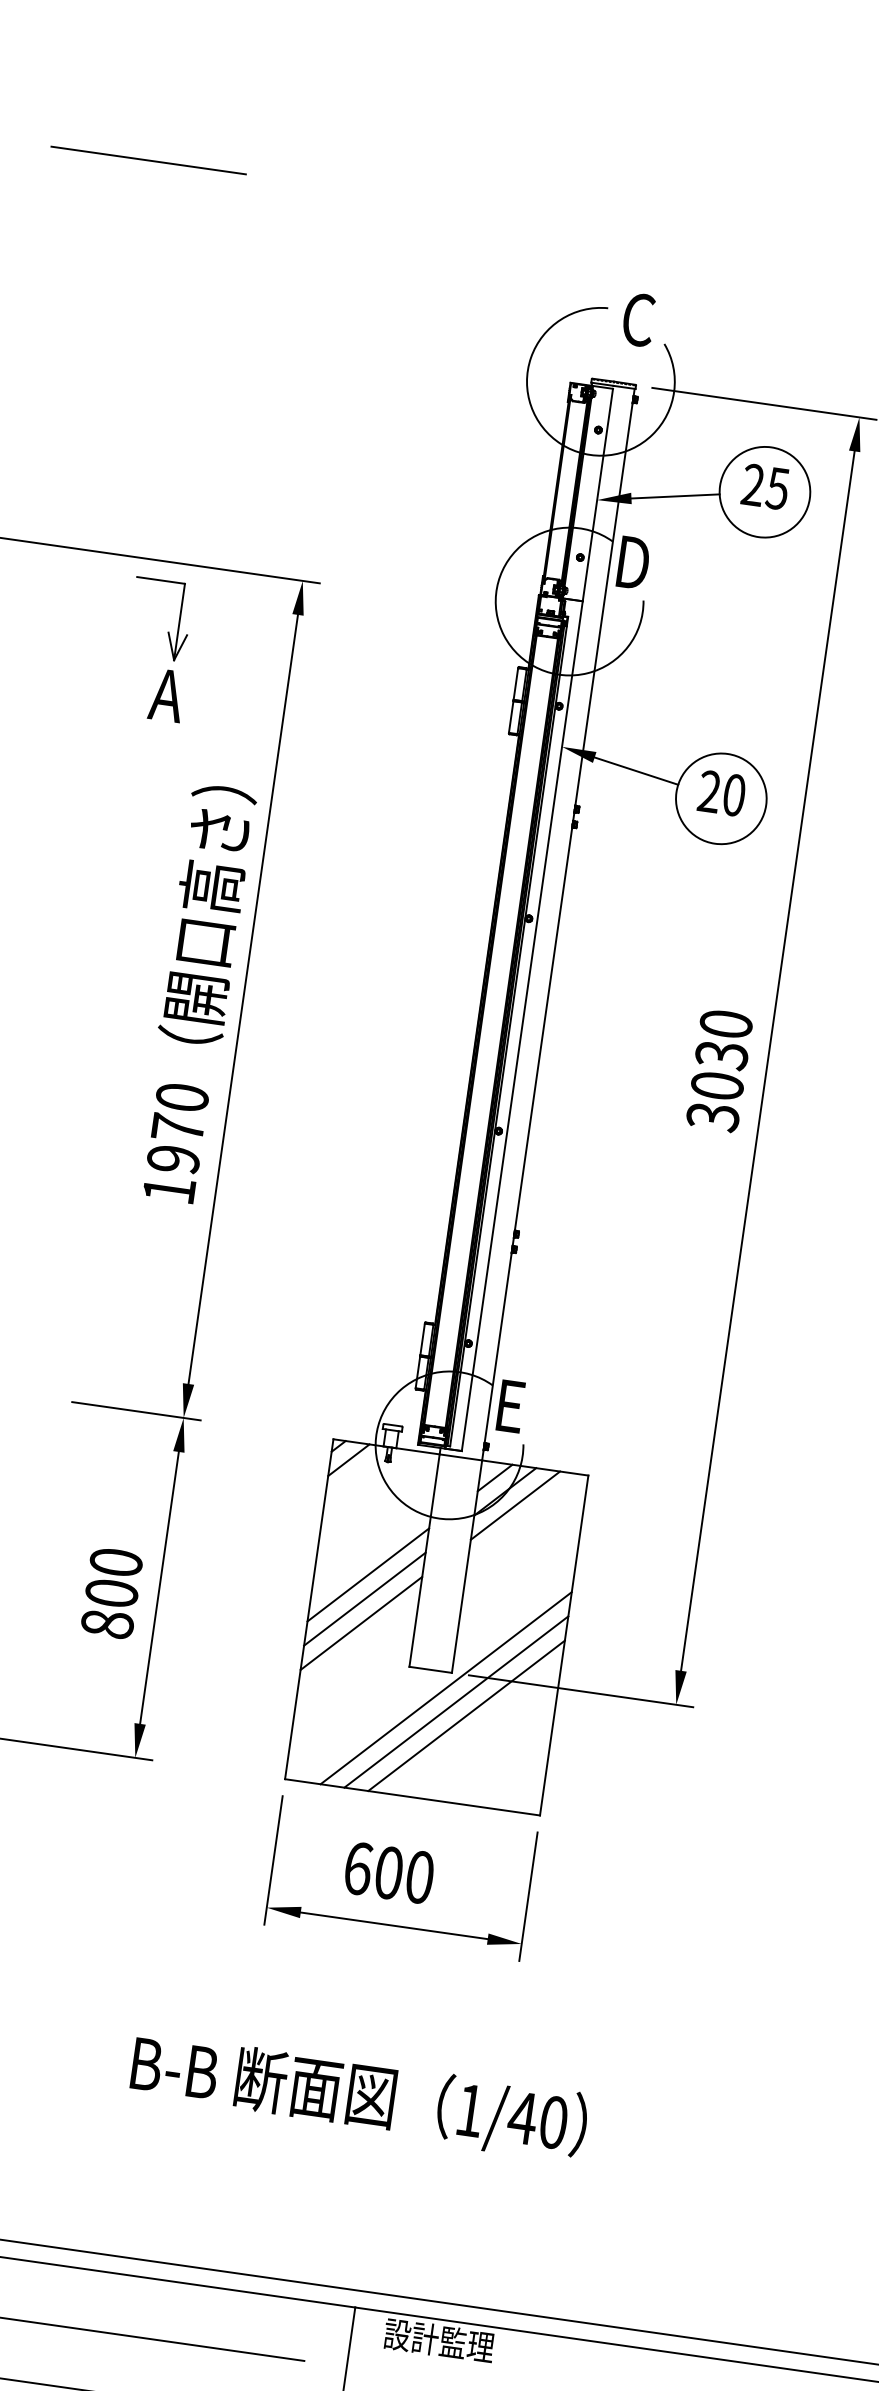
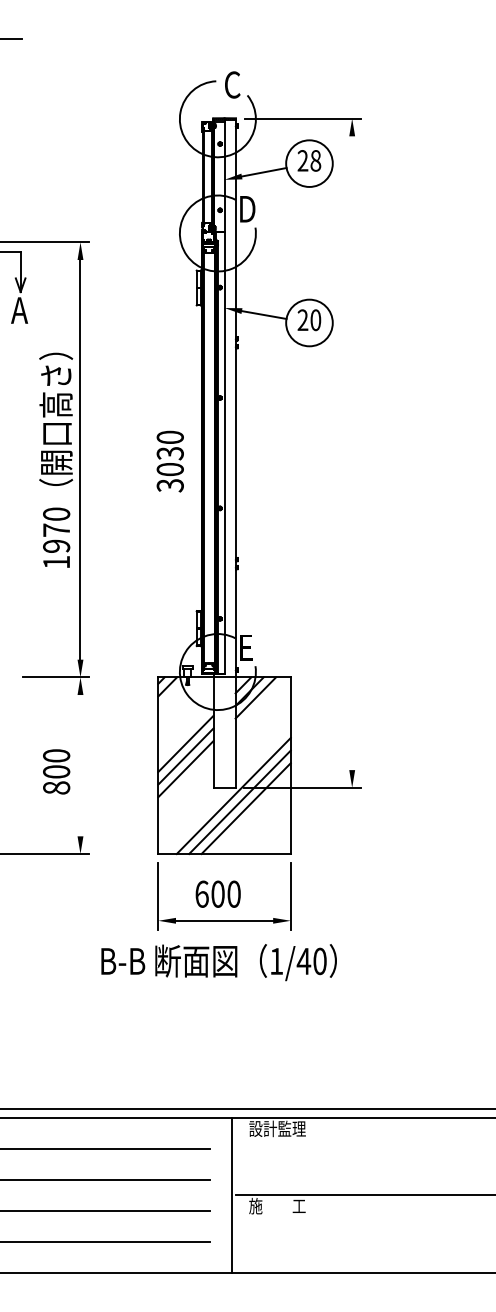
text: (777, 487) -> (315, 160), 25 -> 28
line: (768, 1061) -> (352, 453), removed
text: (718, 1070) -> (169, 461), moved
line: (159, 1587) -> (80, 765), removed
text: (358, 2096) -> (218, 962), moved

